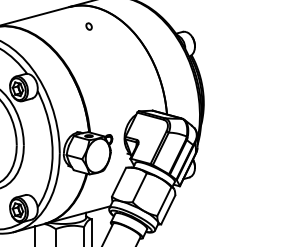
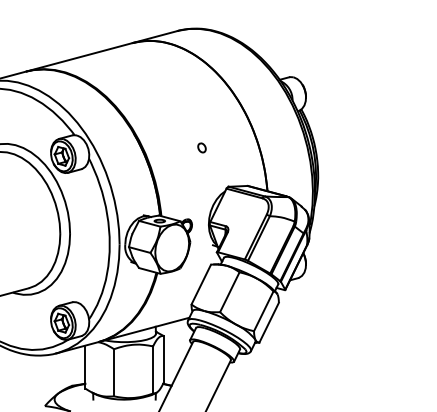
part: (88, 26) -> (201, 147), moved

